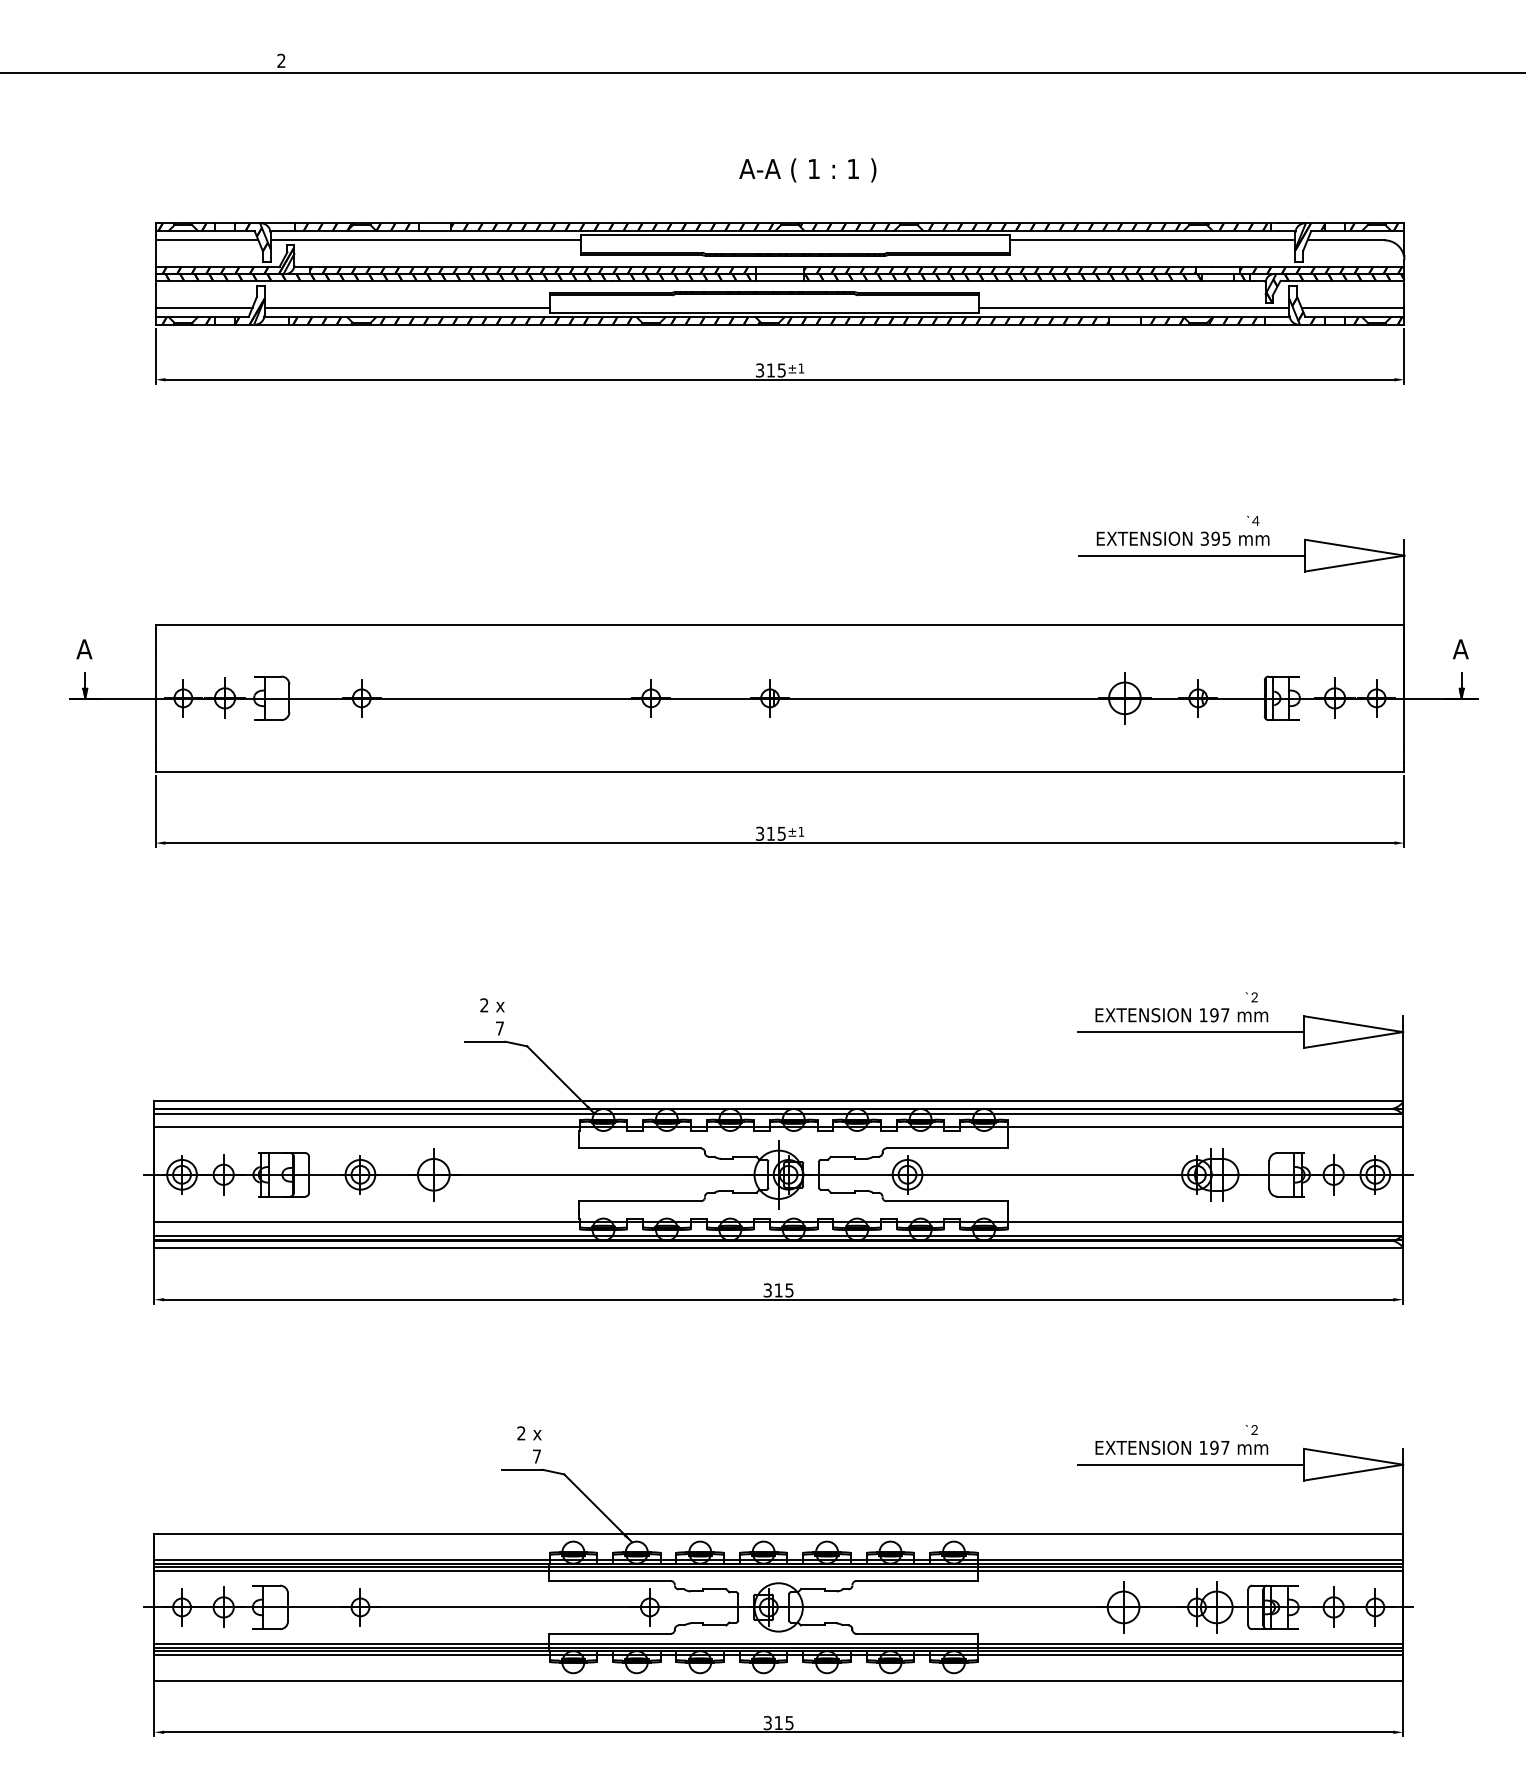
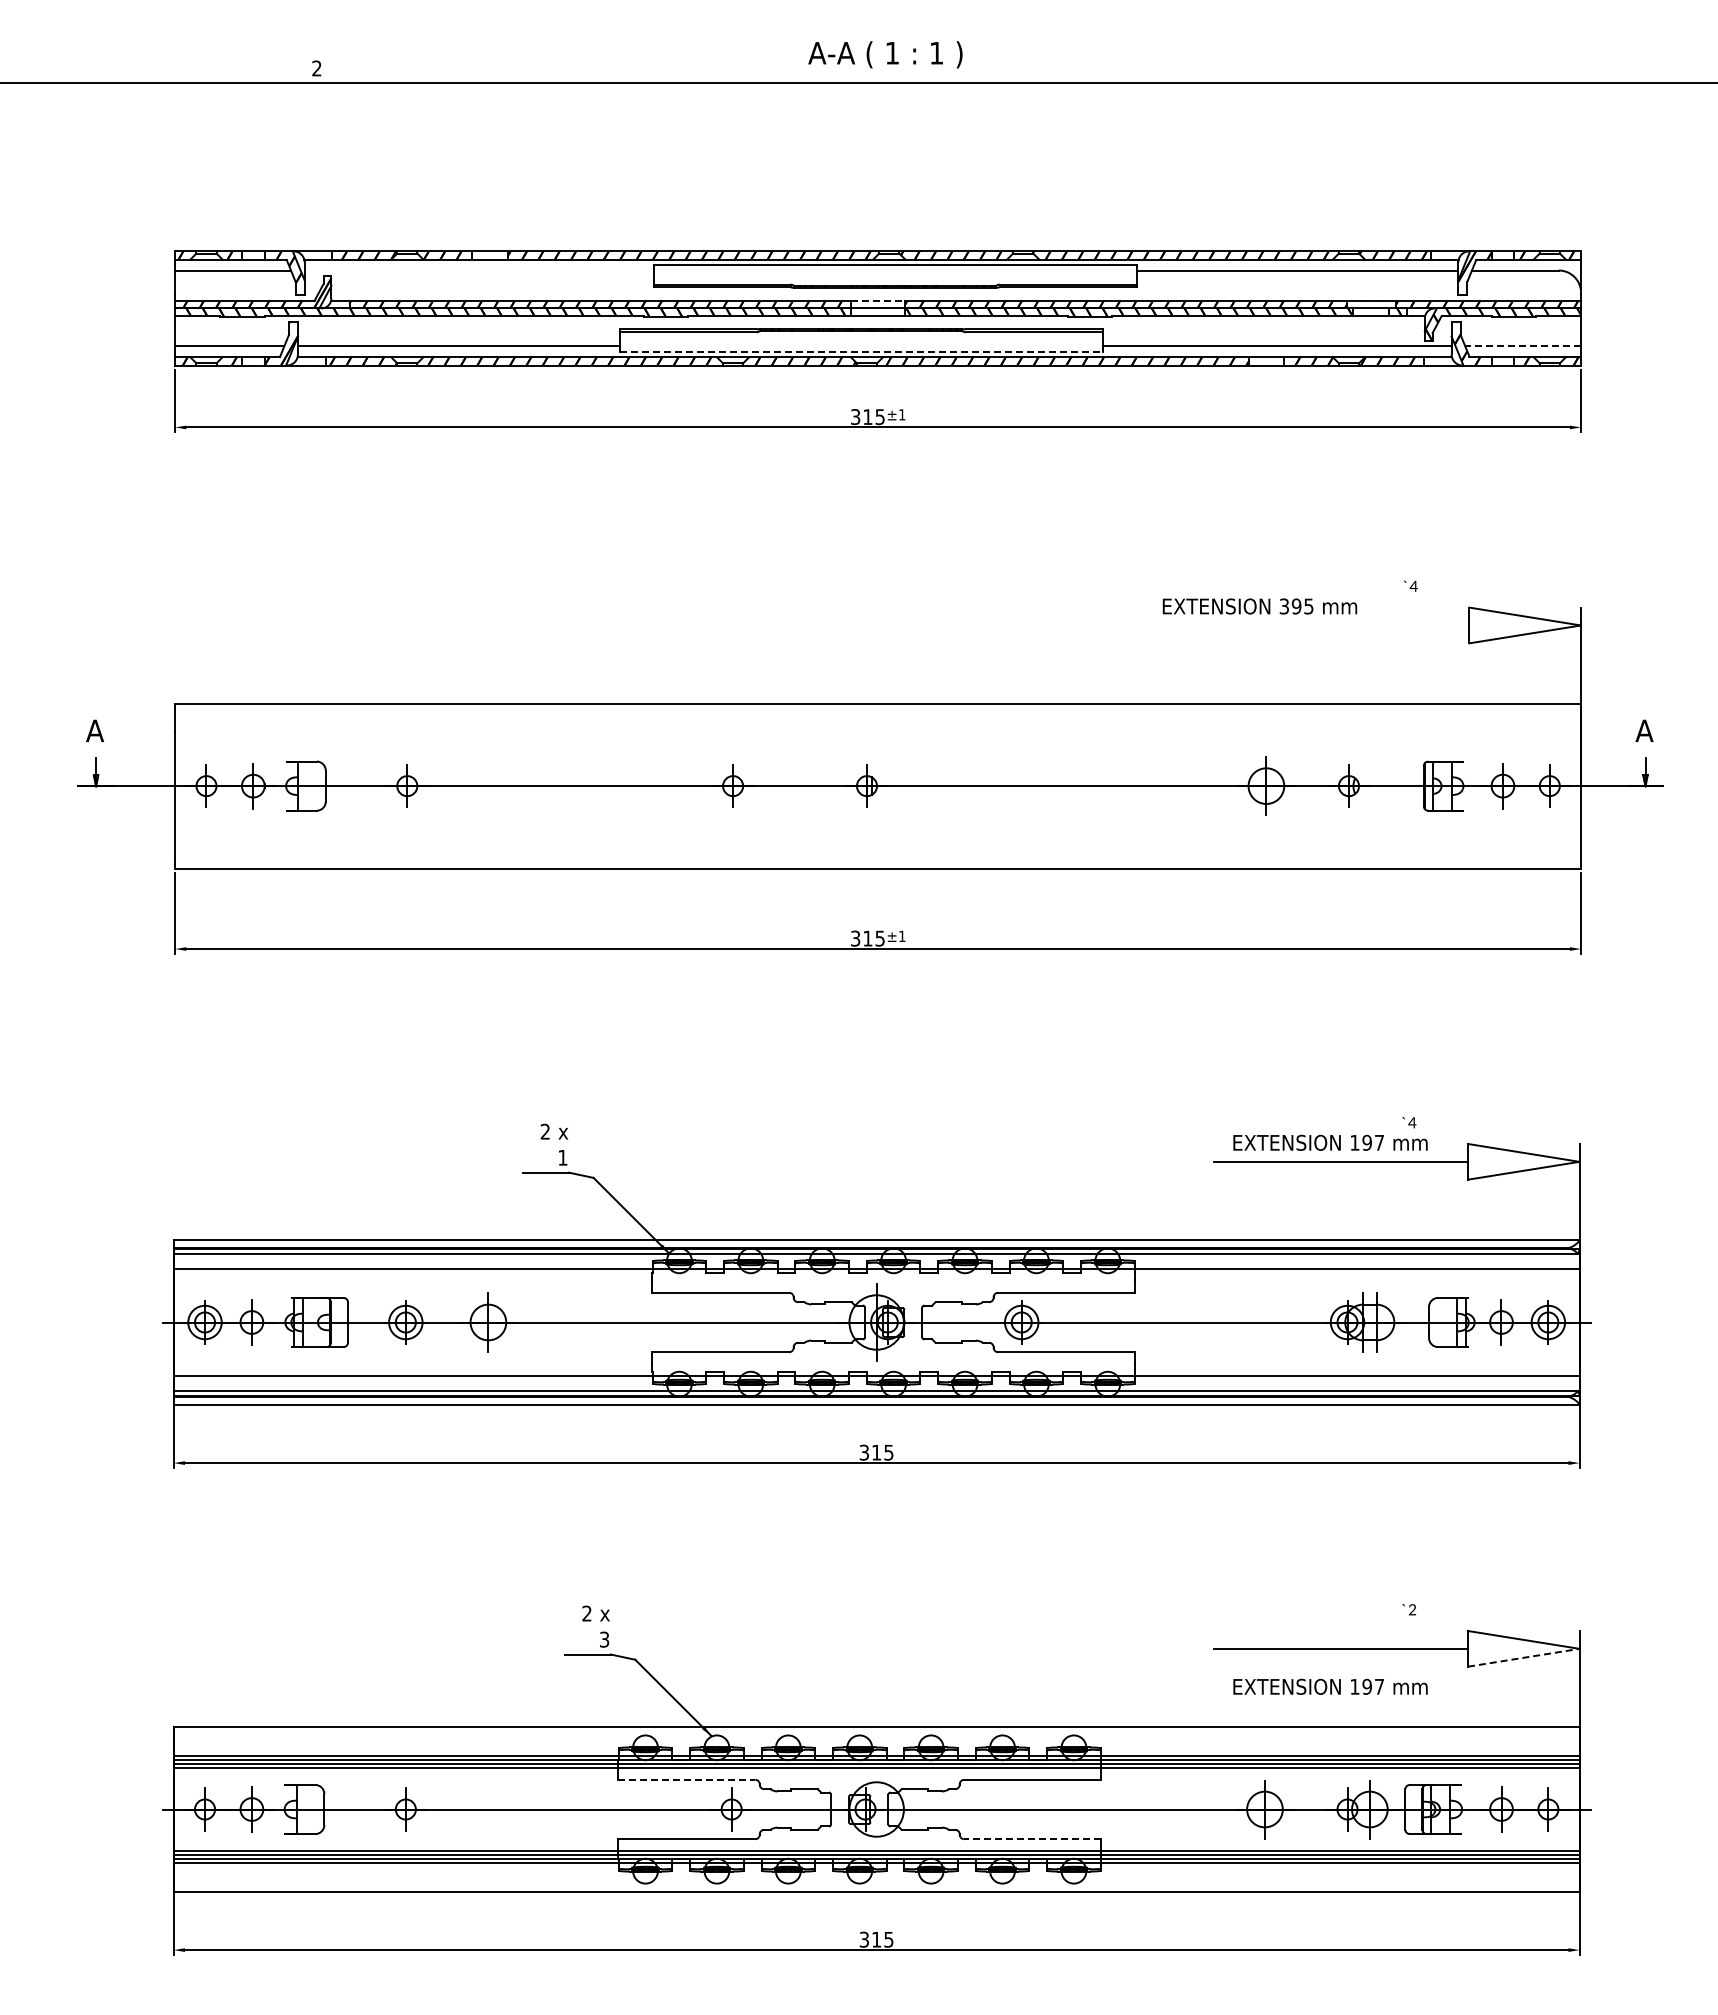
text: (807, 170) -> (885, 54), moved
line: (425, 240) -> (478, 270), removed
line: (780, 266) -> (878, 300), solid -> dashed
line: (1353, 307) -> (1523, 346), solid -> dashed
line: (765, 313) -> (861, 352), solid -> dashed
text: (1182, 538) -> (1259, 606), moved
line: (1192, 555) -> (1342, 625), removed
text: (1254, 997) -> (1412, 1122), 2 -> 4
text: (499, 1028) -> (562, 1157), 7 -> 1
text: (1181, 1447) -> (1330, 1686), moved
text: (536, 1456) -> (604, 1639), 7 -> 3
line: (1354, 1472) -> (1524, 1657), solid -> dashed
line: (609, 1580) -> (686, 1779), solid -> dashed
line: (917, 1634) -> (1032, 1839), solid -> dashed

